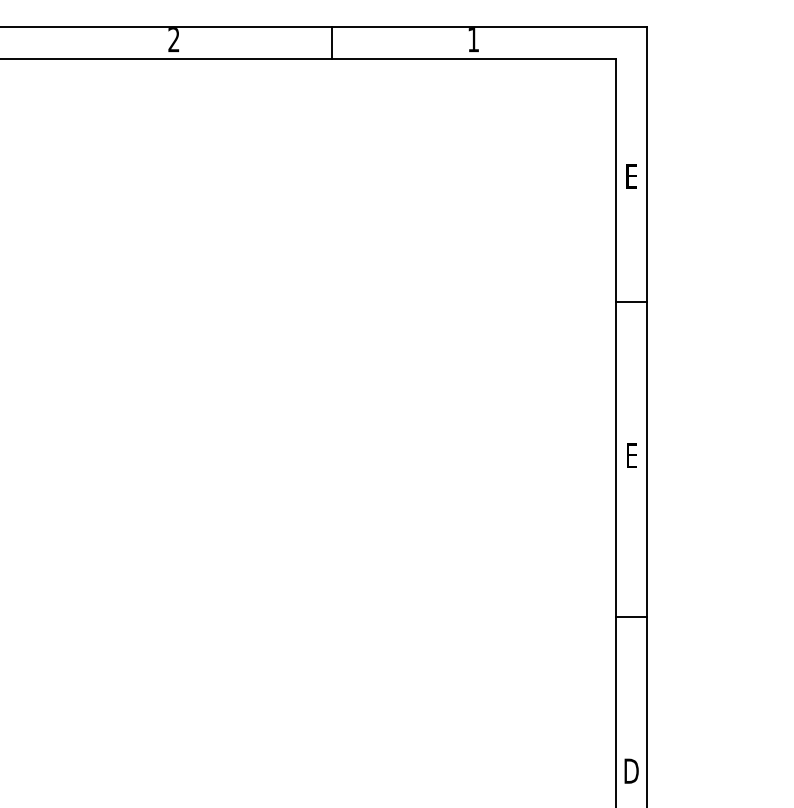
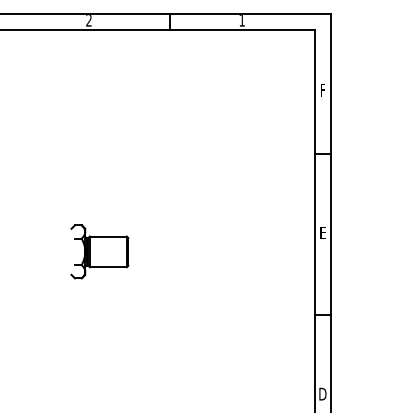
text: (630, 177) -> (322, 90), E -> F
part: (194, 492) -> (99, 251), added

